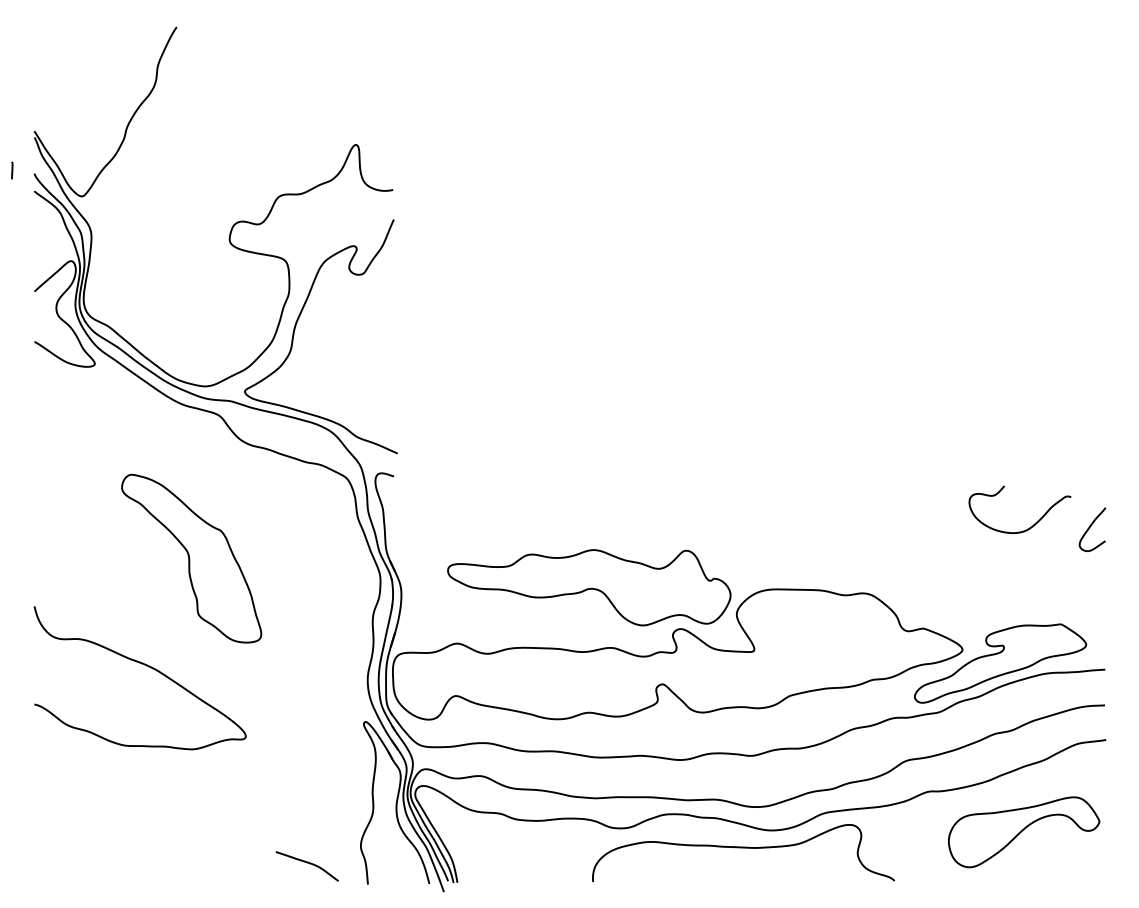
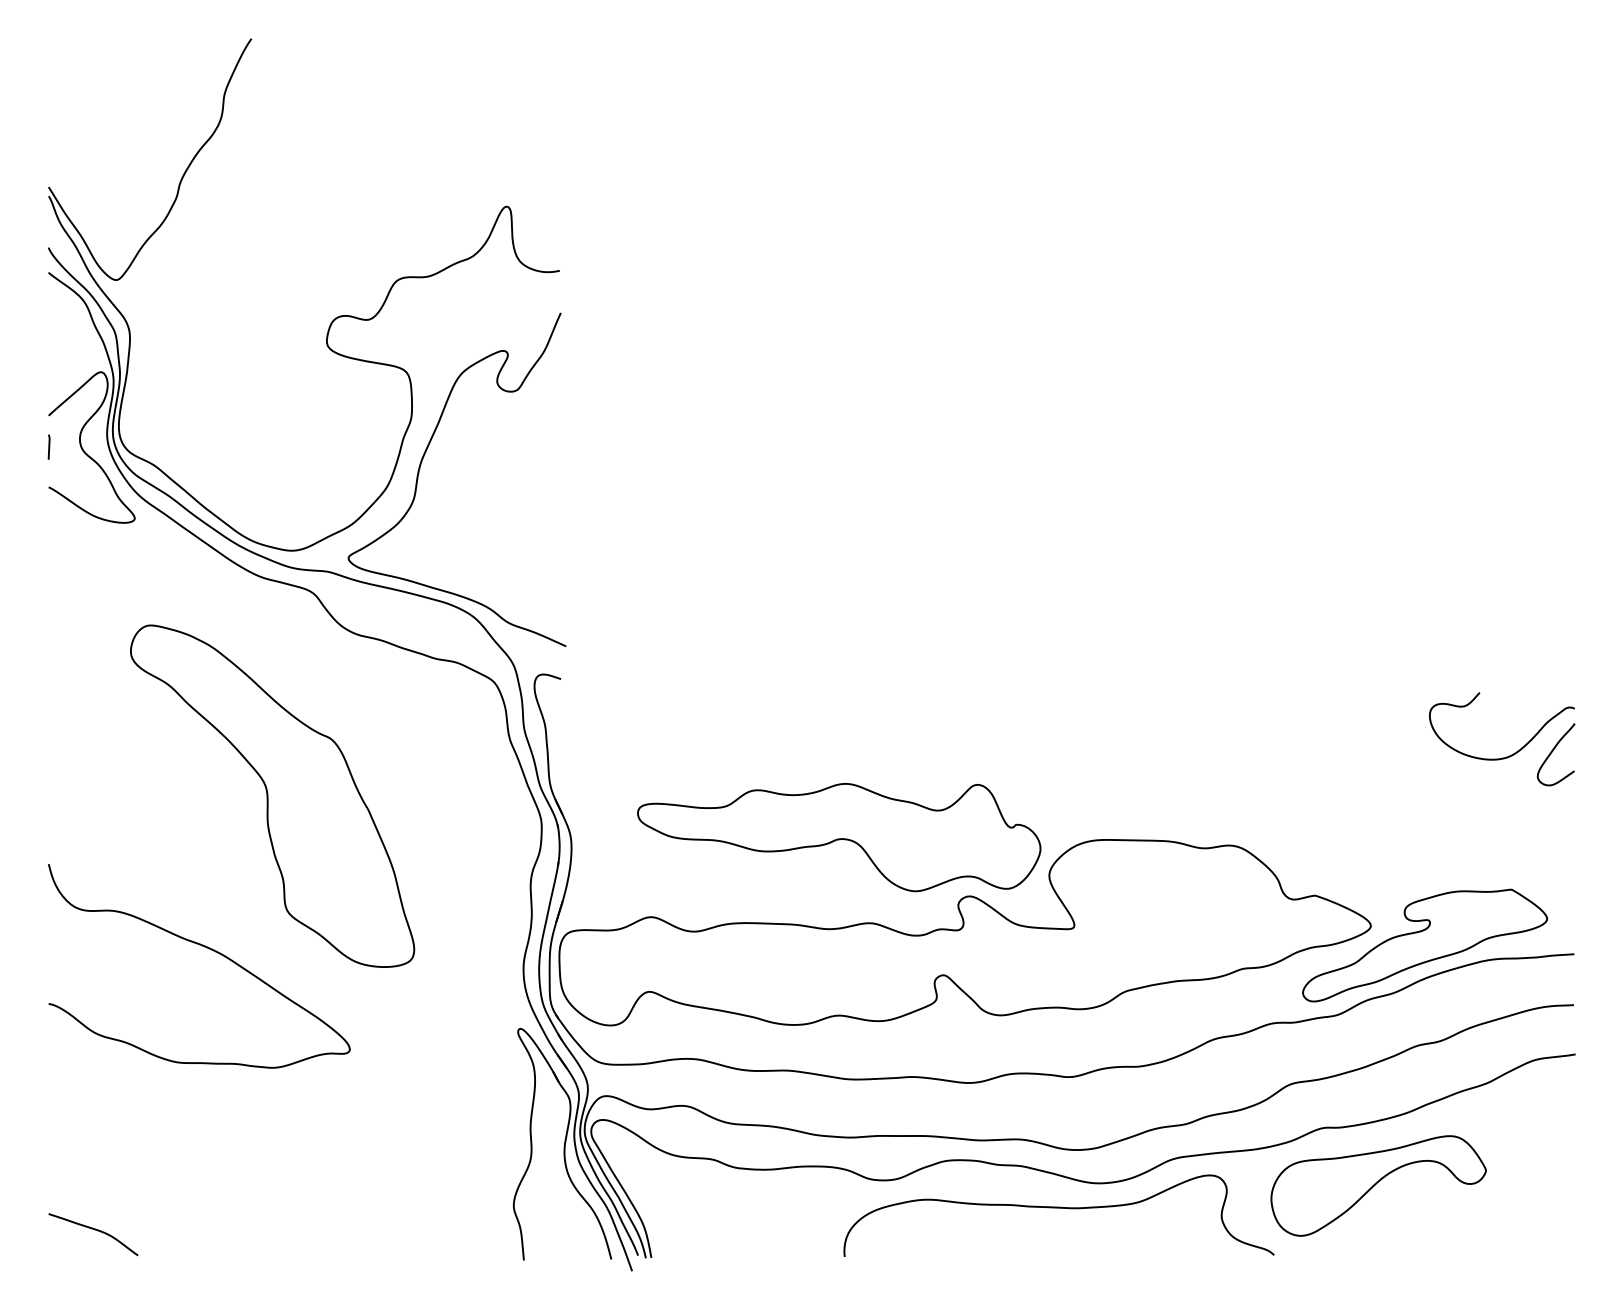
line: (11, 170) -> (48, 446), moved
curve: (1030, 526) -> (1517, 750), moved
part: (191, 558) -> (272, 795), size x1.43
part: (1023, 831) -> (1378, 1185), moved
curve: (308, 863) -> (94, 1230), moved

